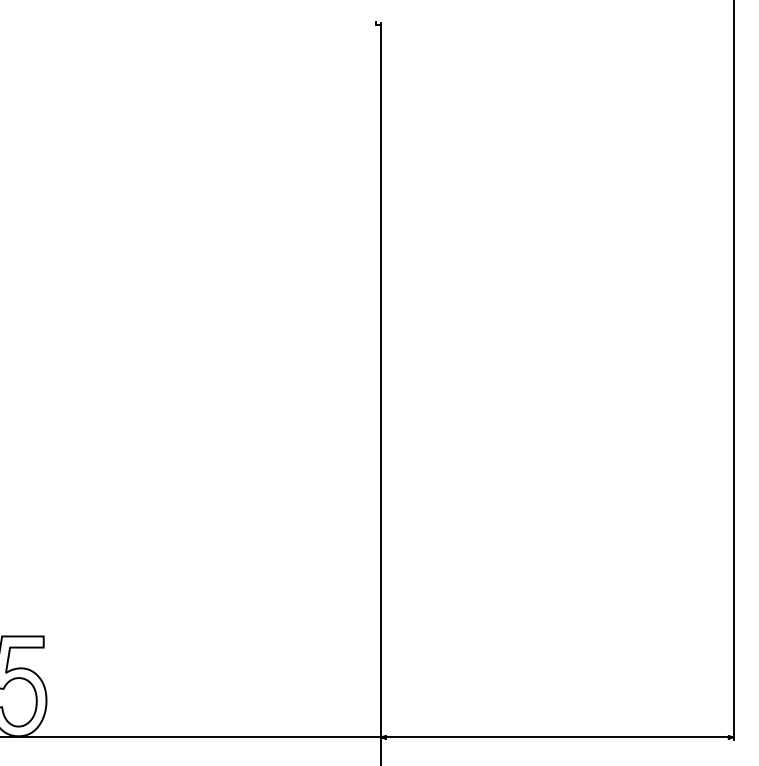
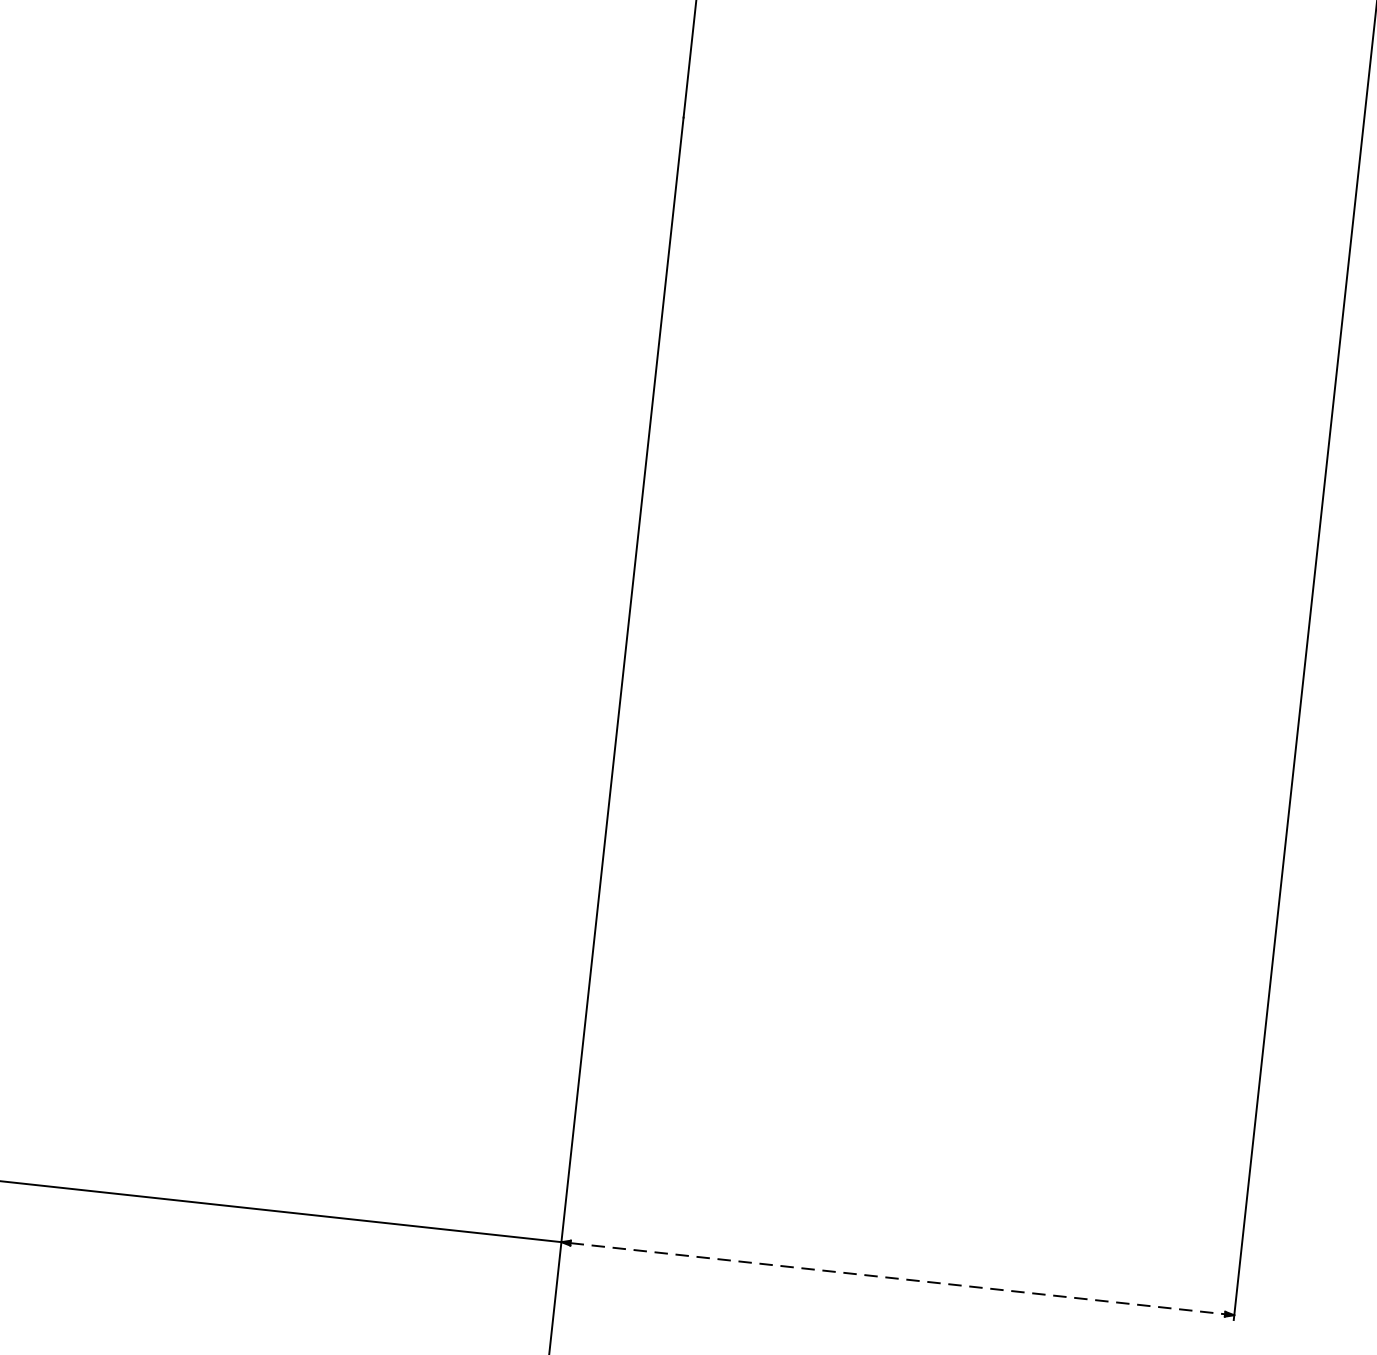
line: (557, 737) -> (898, 1278), solid -> dashed

